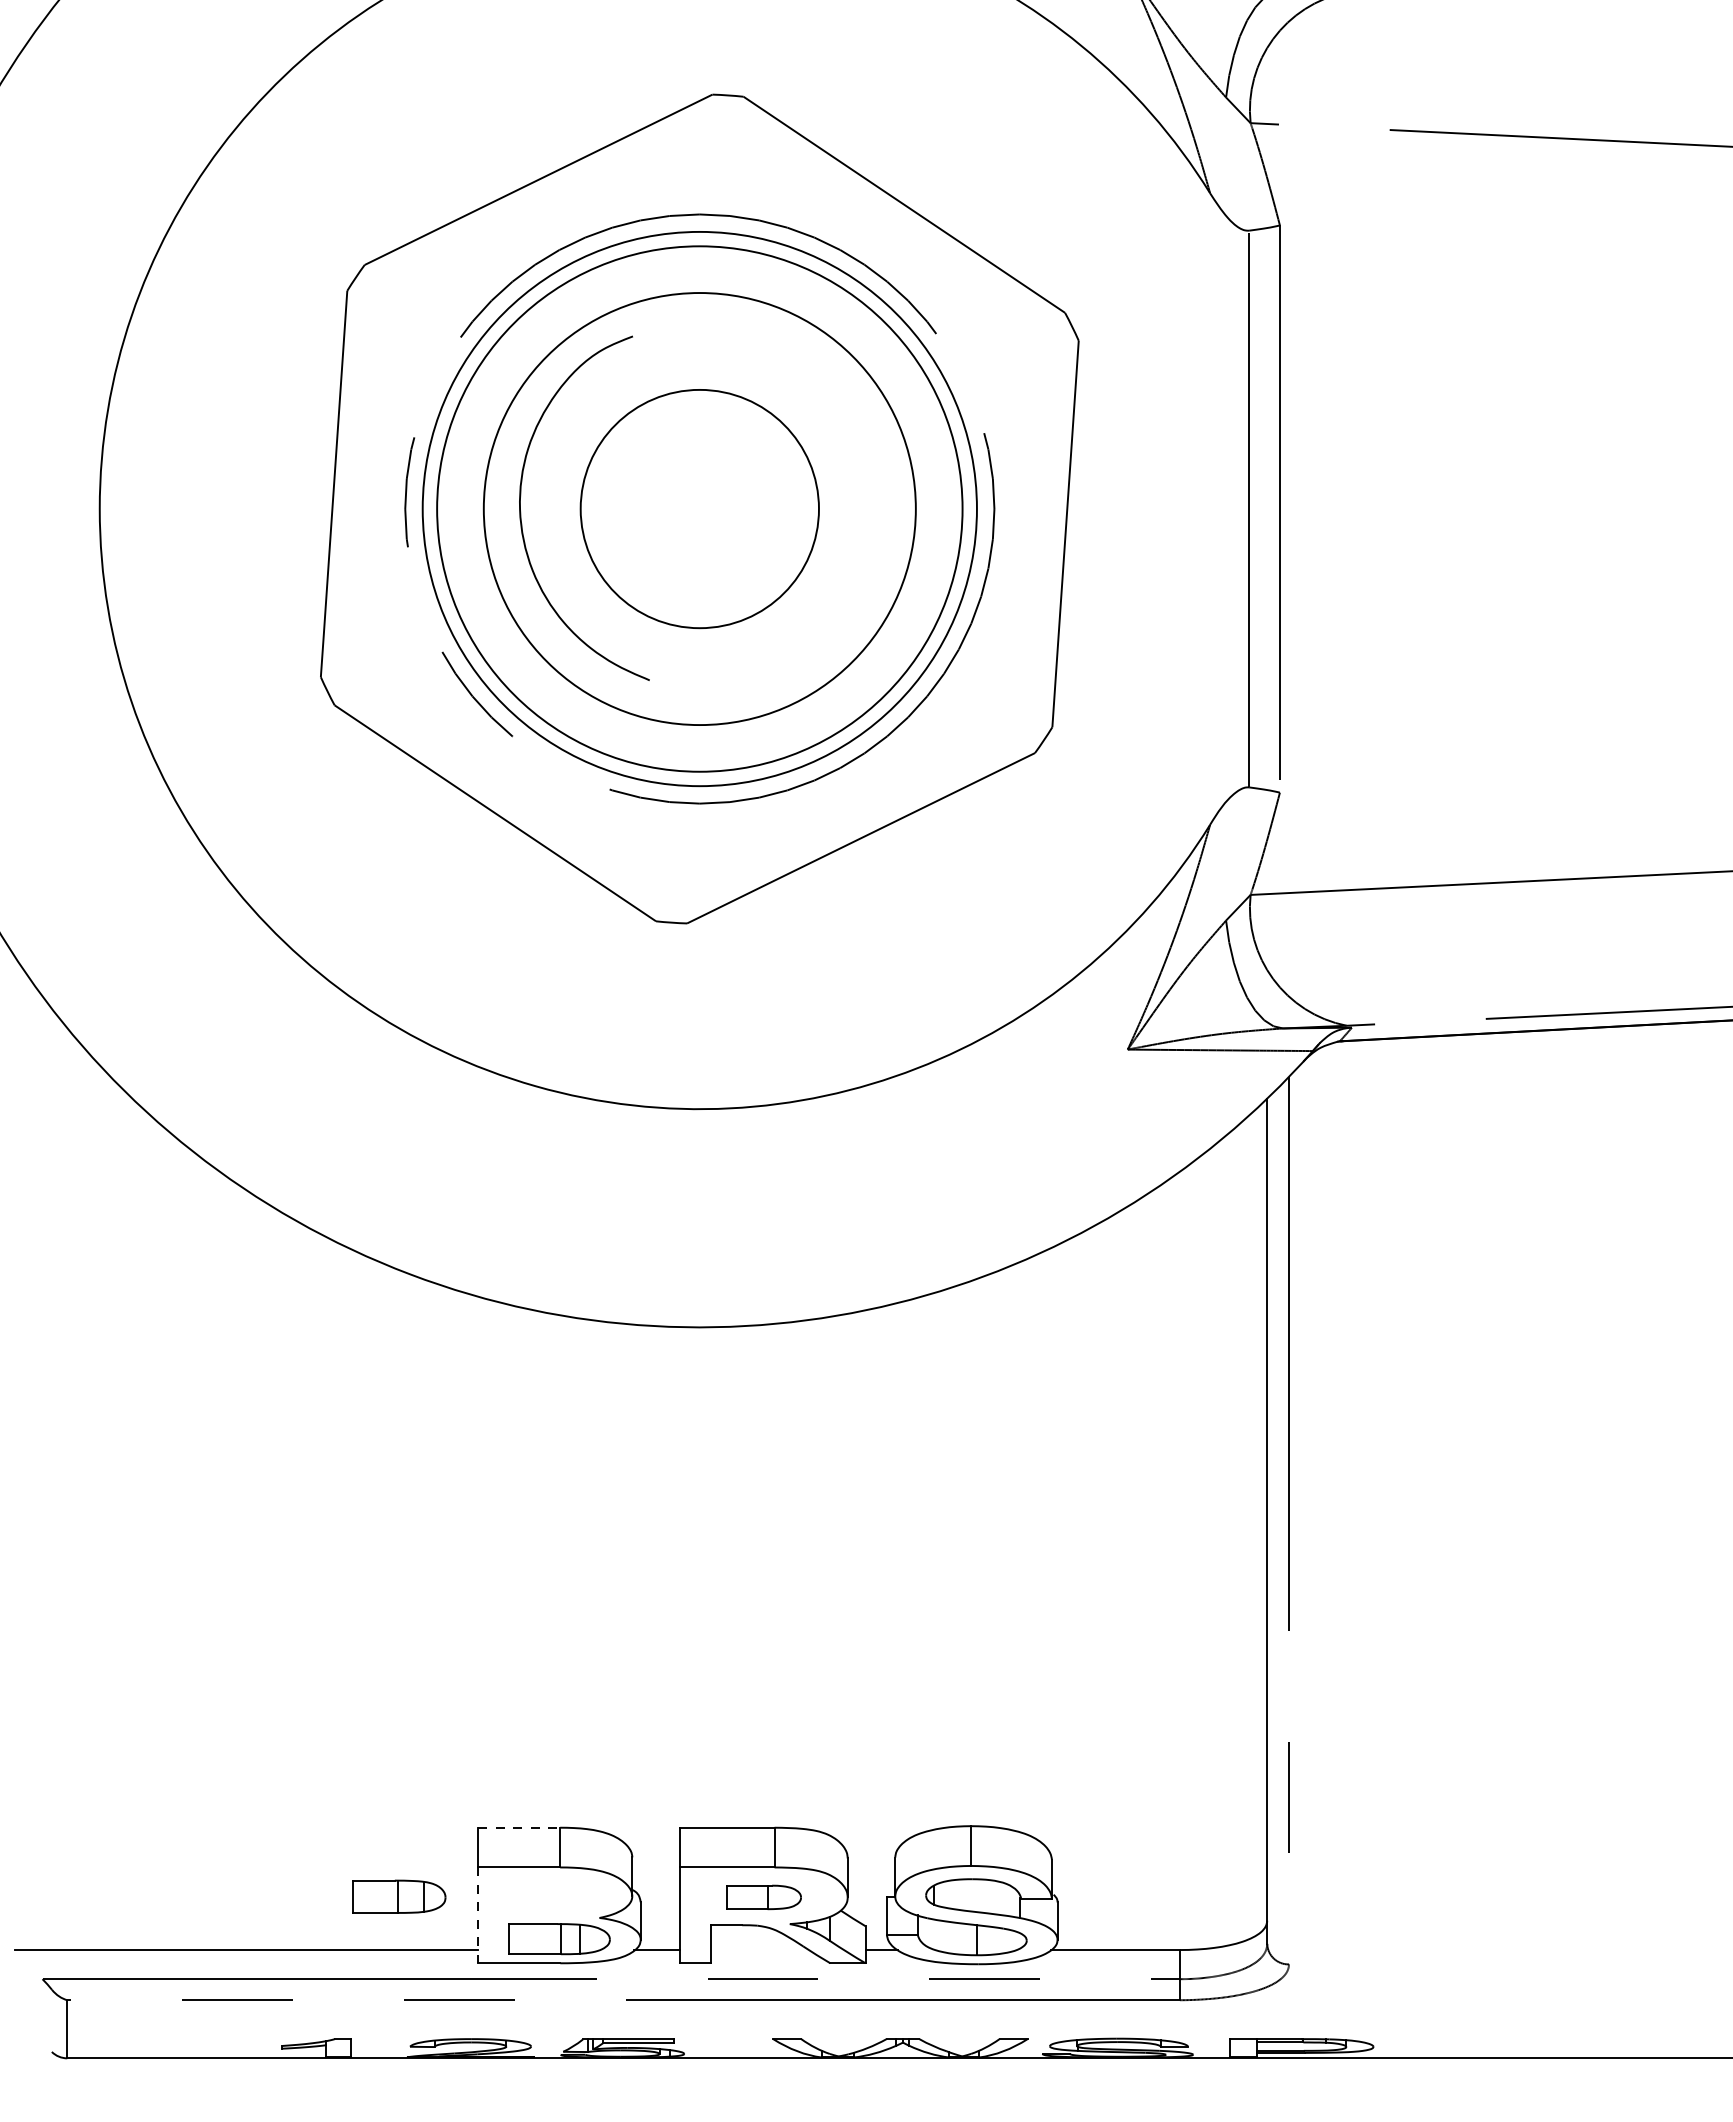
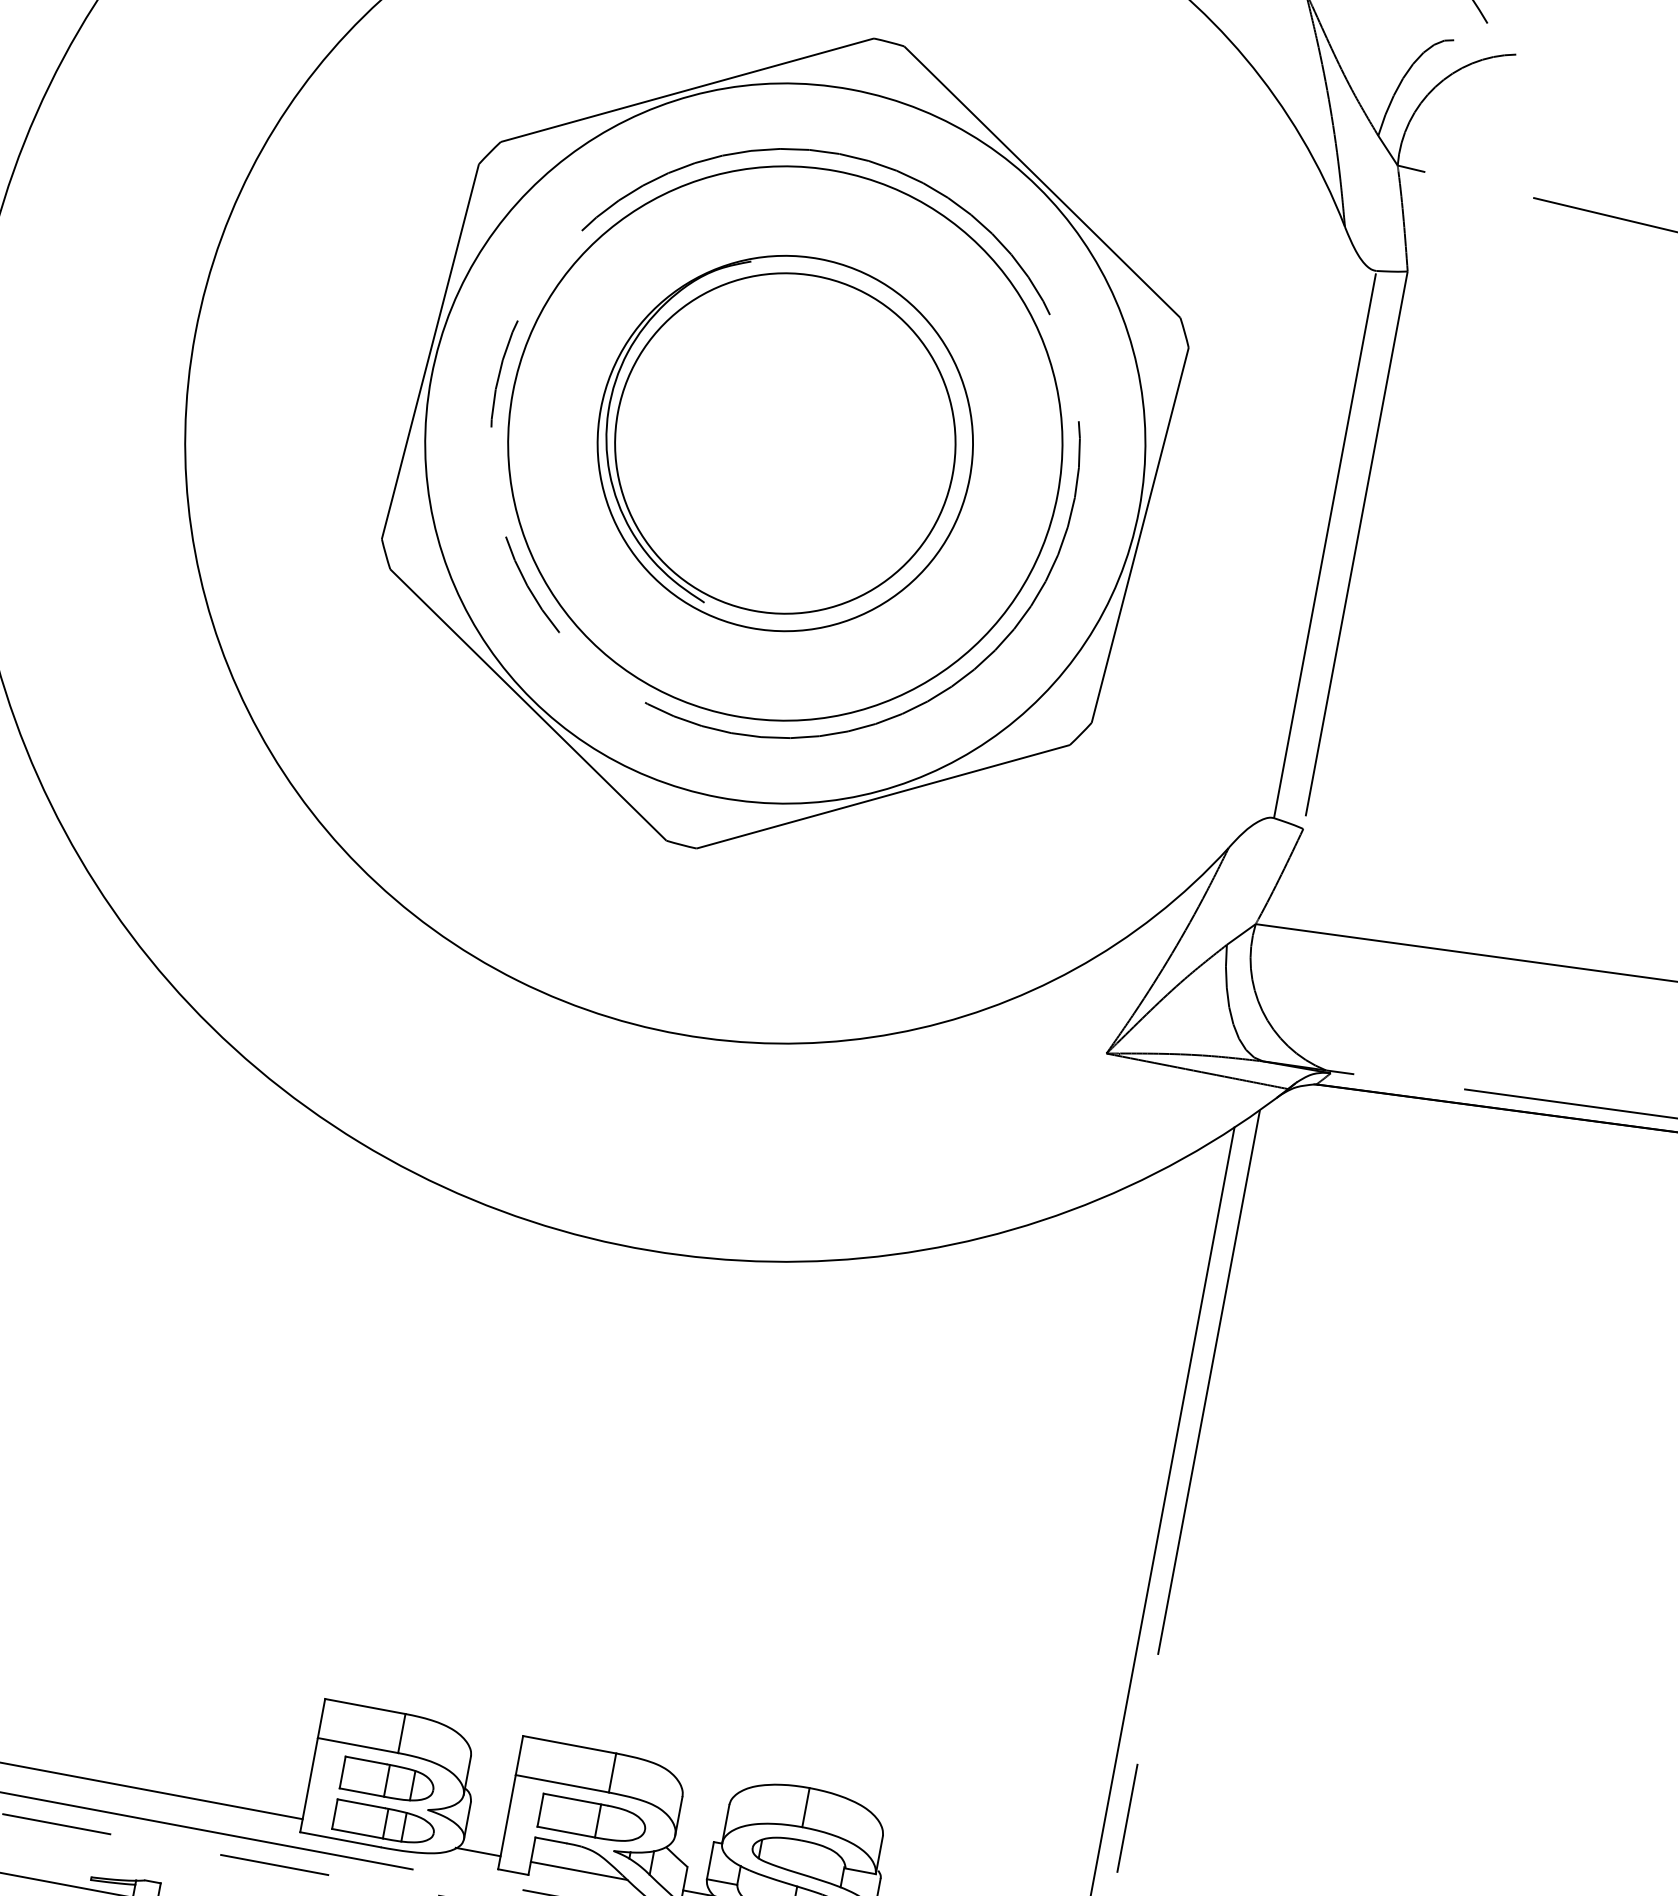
circle: (699, 508) -> (785, 442), size x0.71
circle: (699, 508) -> (785, 442), size x1.43
circle: (699, 509) -> (784, 443), size x1.67
line: (519, 1827) -> (365, 1706), dashed -> solid
part: (399, 1896) -> (388, 1780), moved
part: (763, 1897) -> (592, 1820), size x1.43
line: (478, 1915) -> (309, 1785), dashed -> solid
line: (759, 1950) -> (578, 1871), added

